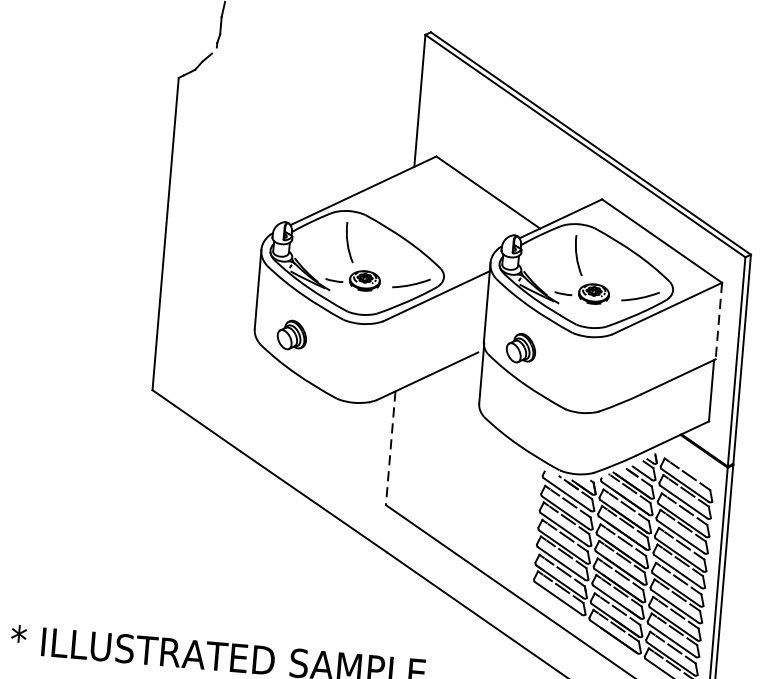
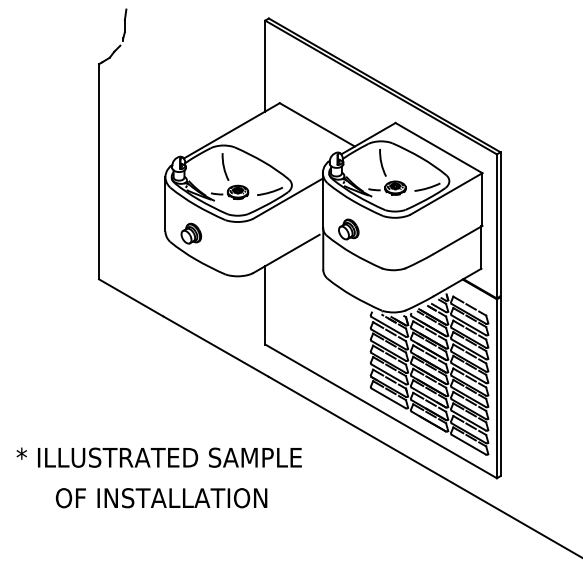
line: (718, 322) -> (482, 200), dashed -> solid
line: (391, 448) -> (265, 305), dashed -> solid

